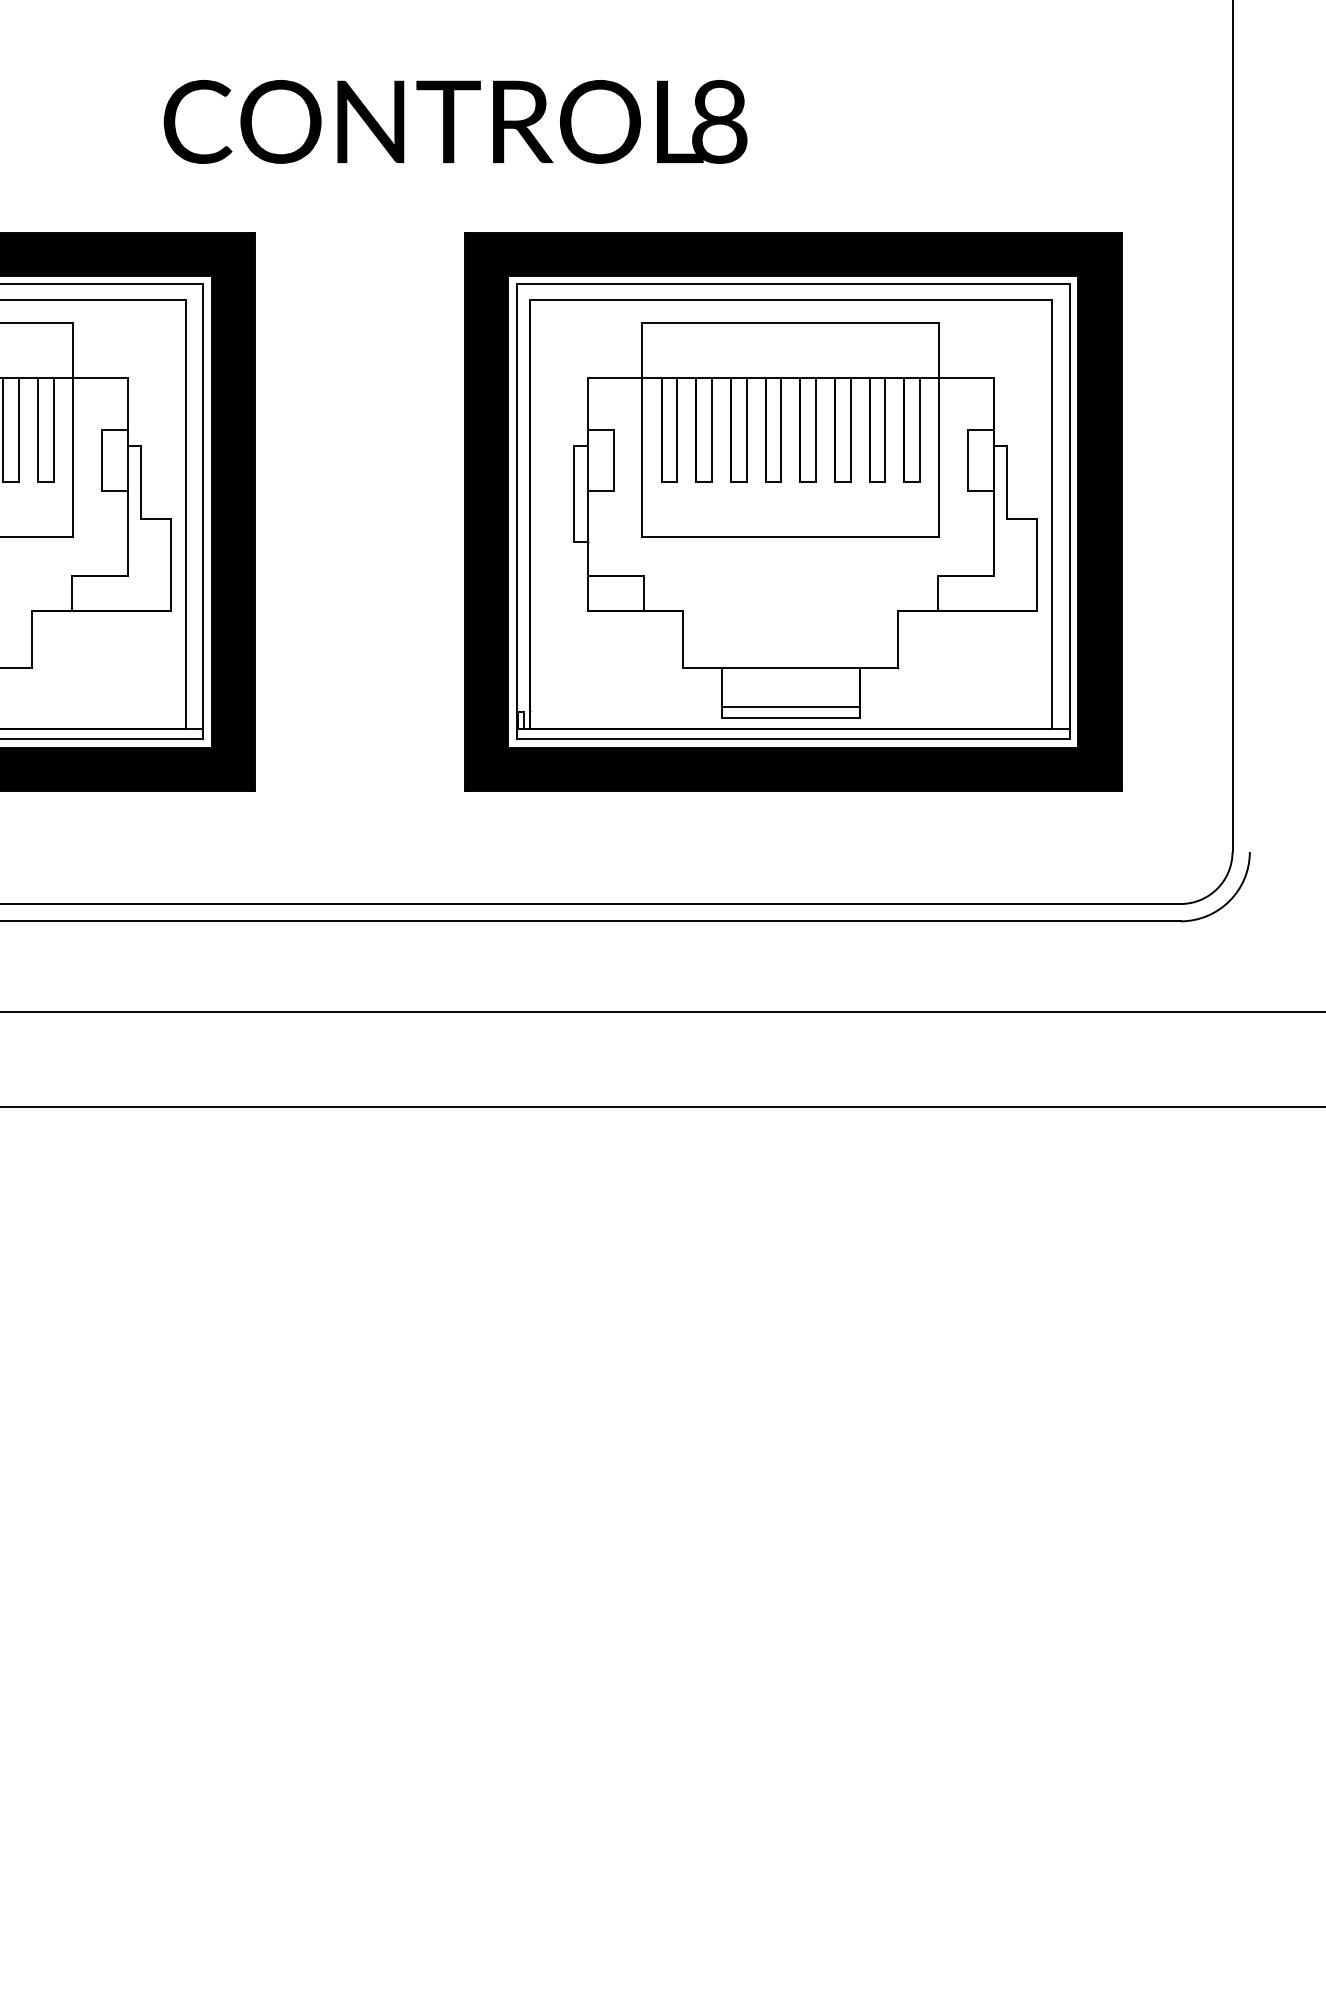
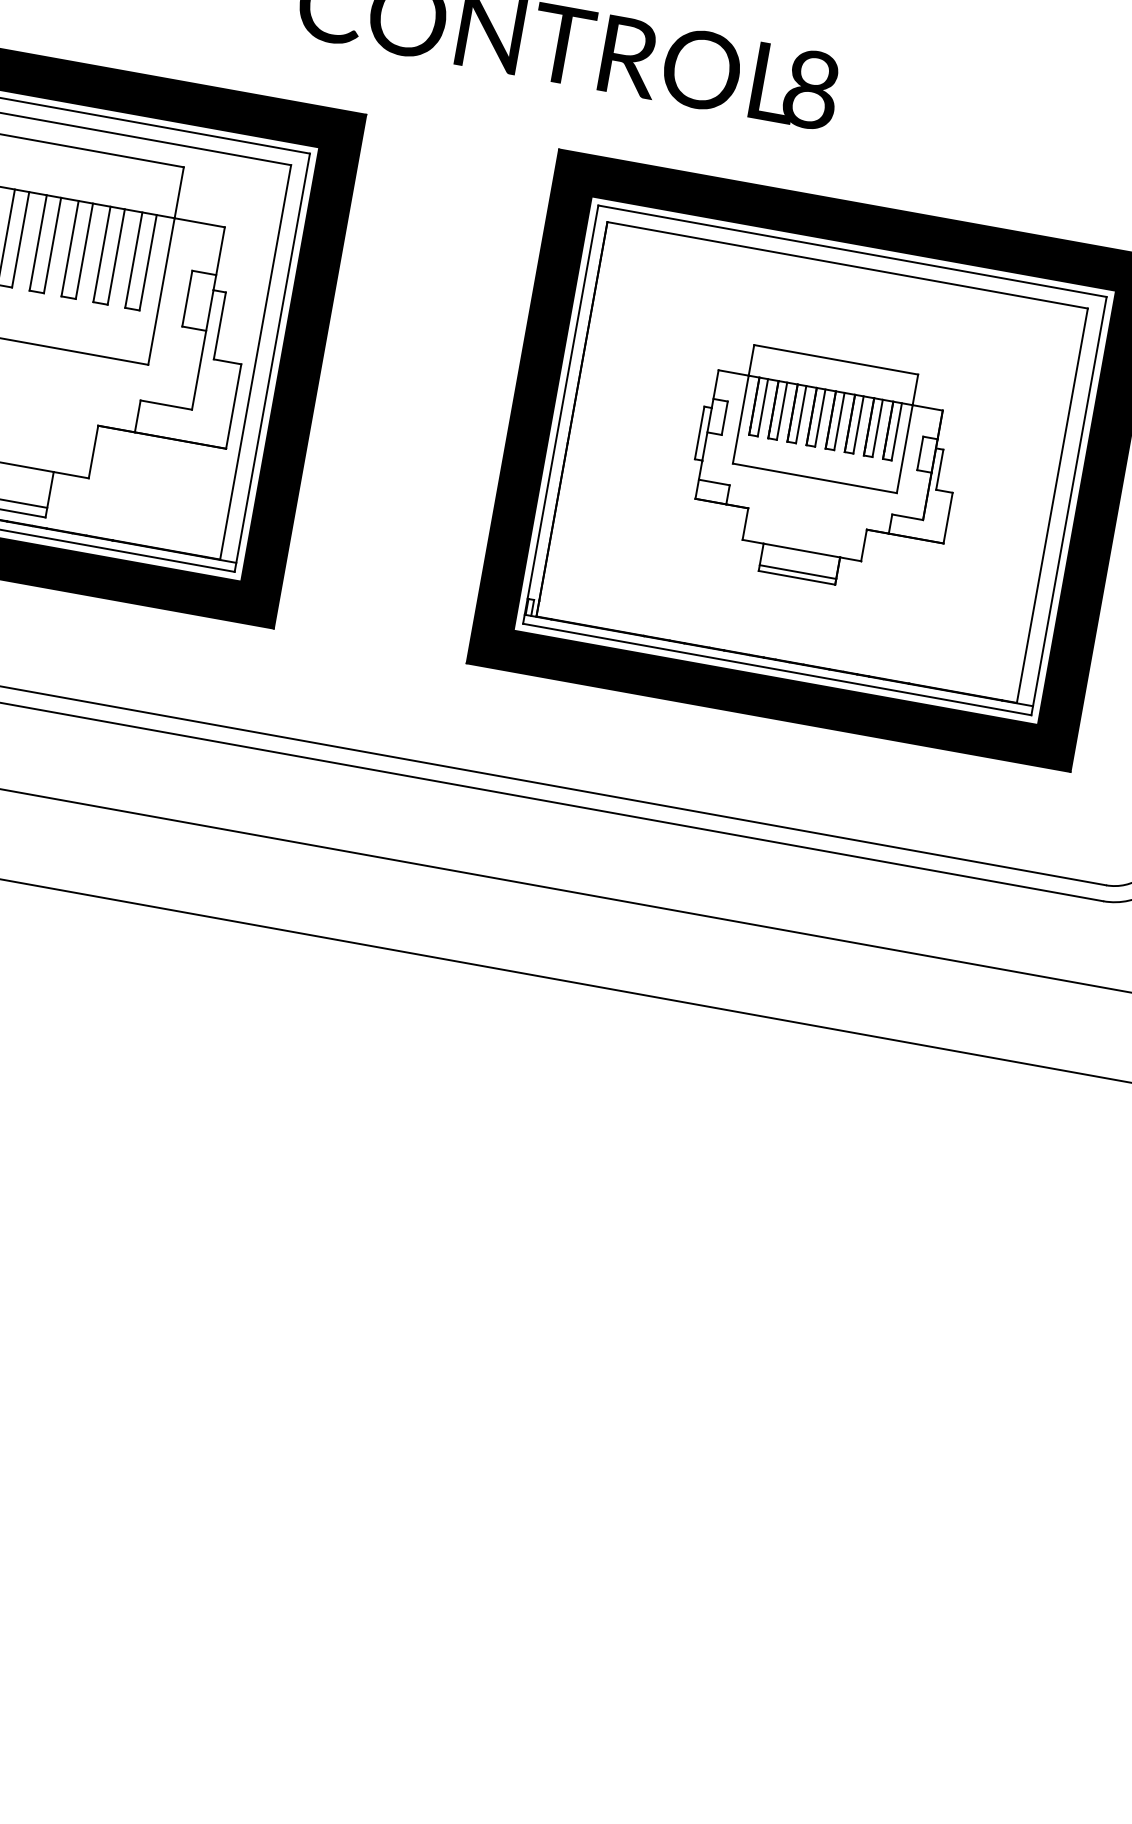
part: (805, 520) -> (824, 470), size x0.6

